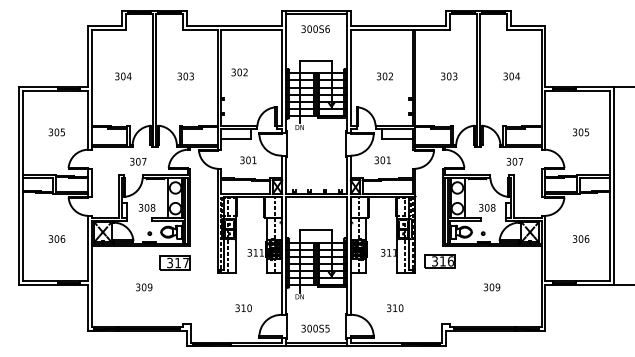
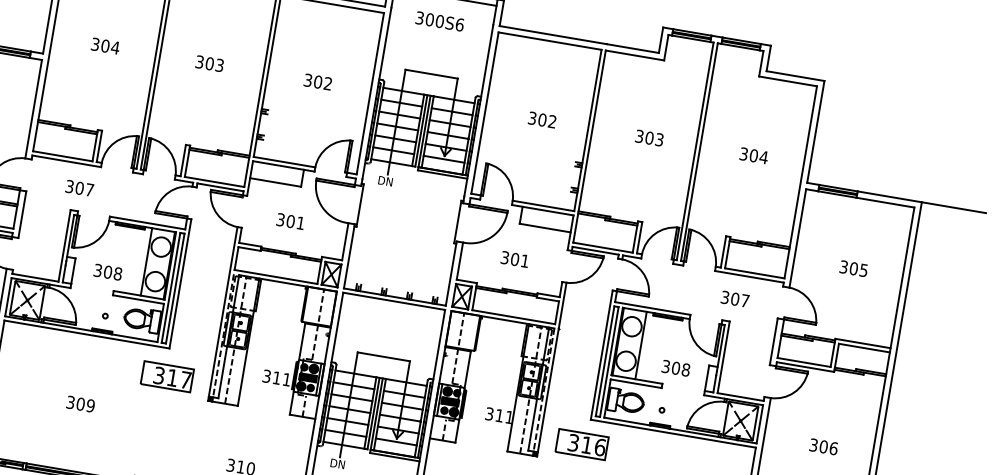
text: (239, 72) -> (317, 82), moved
text: (138, 161) -> (80, 187), moved
part: (174, 262) -> (166, 376), moved

